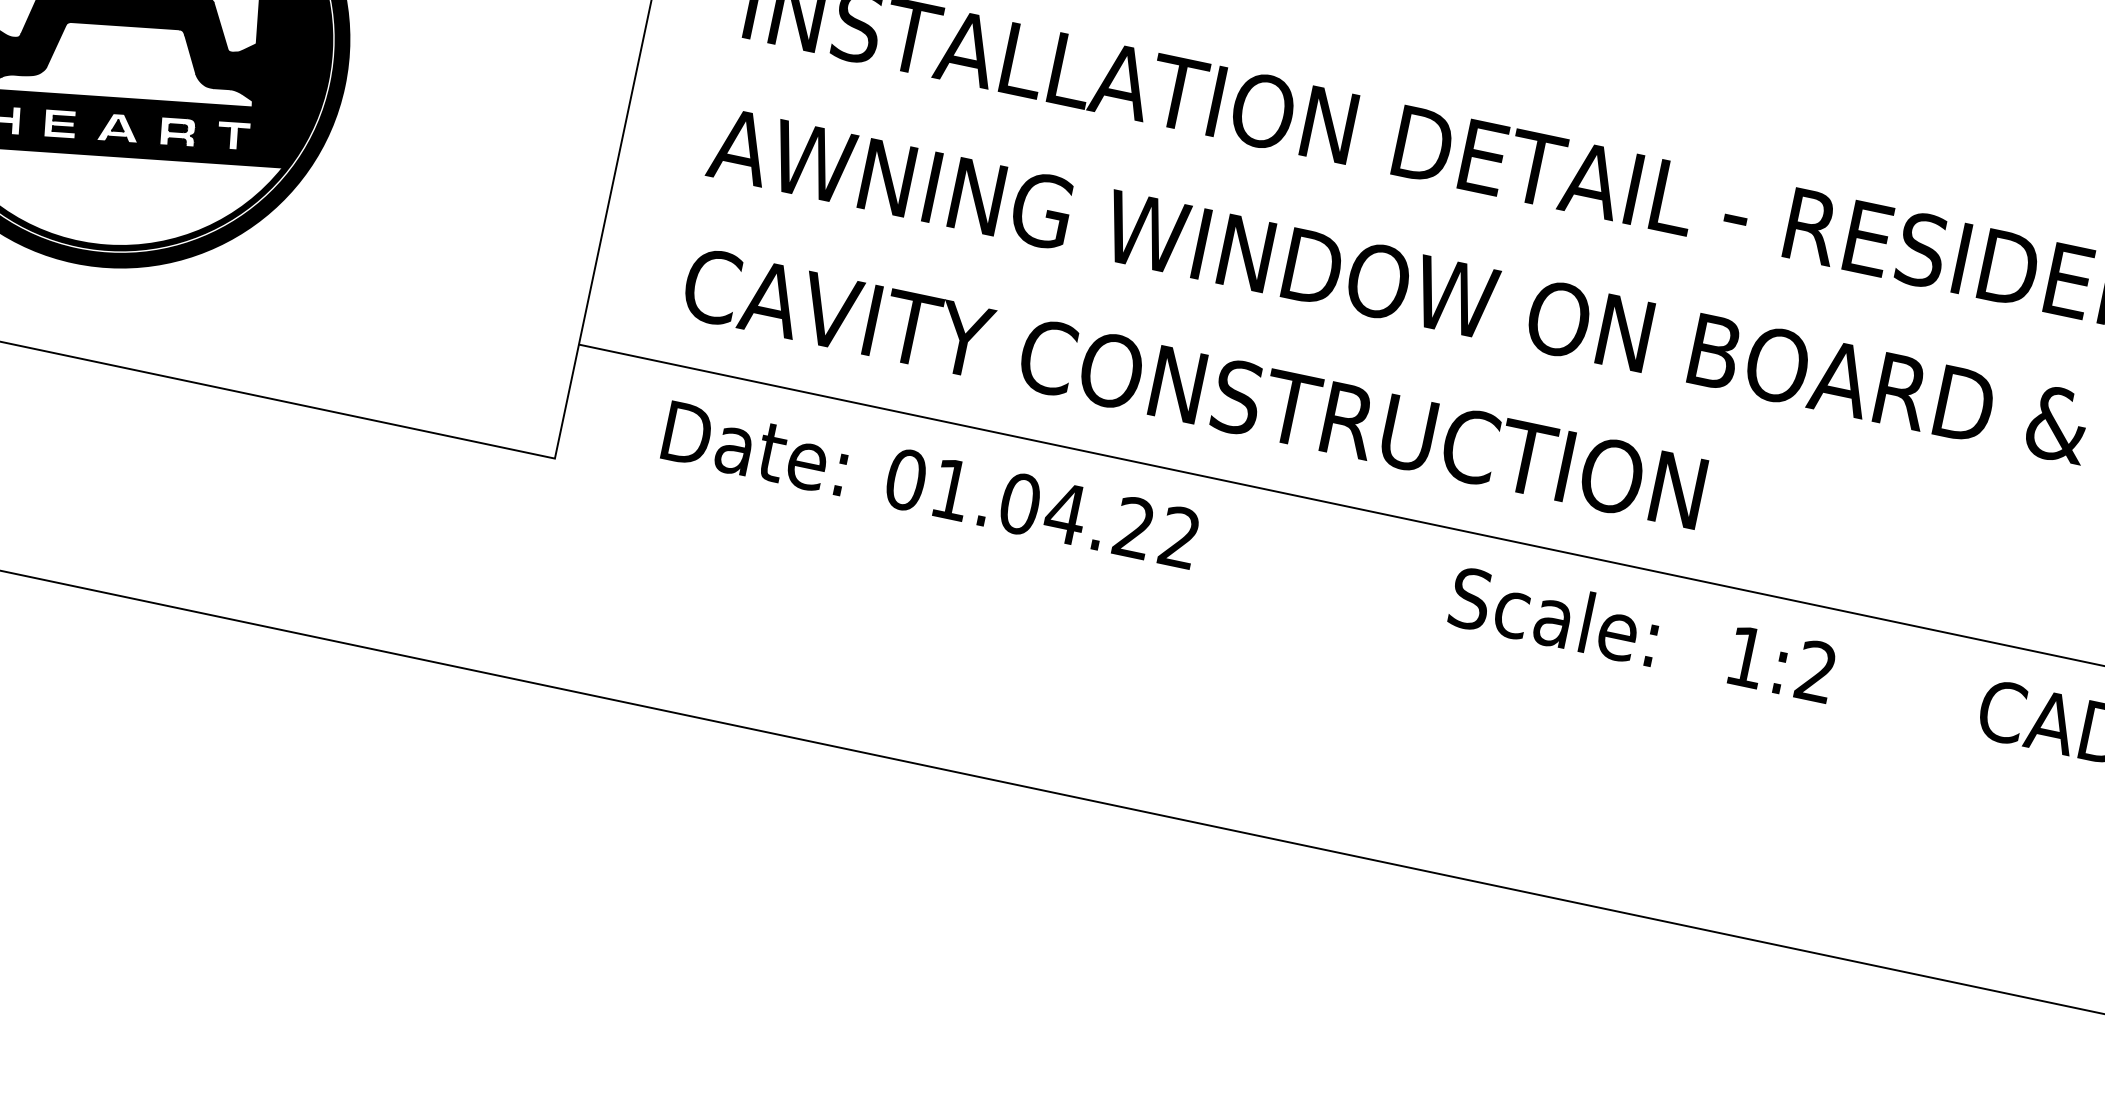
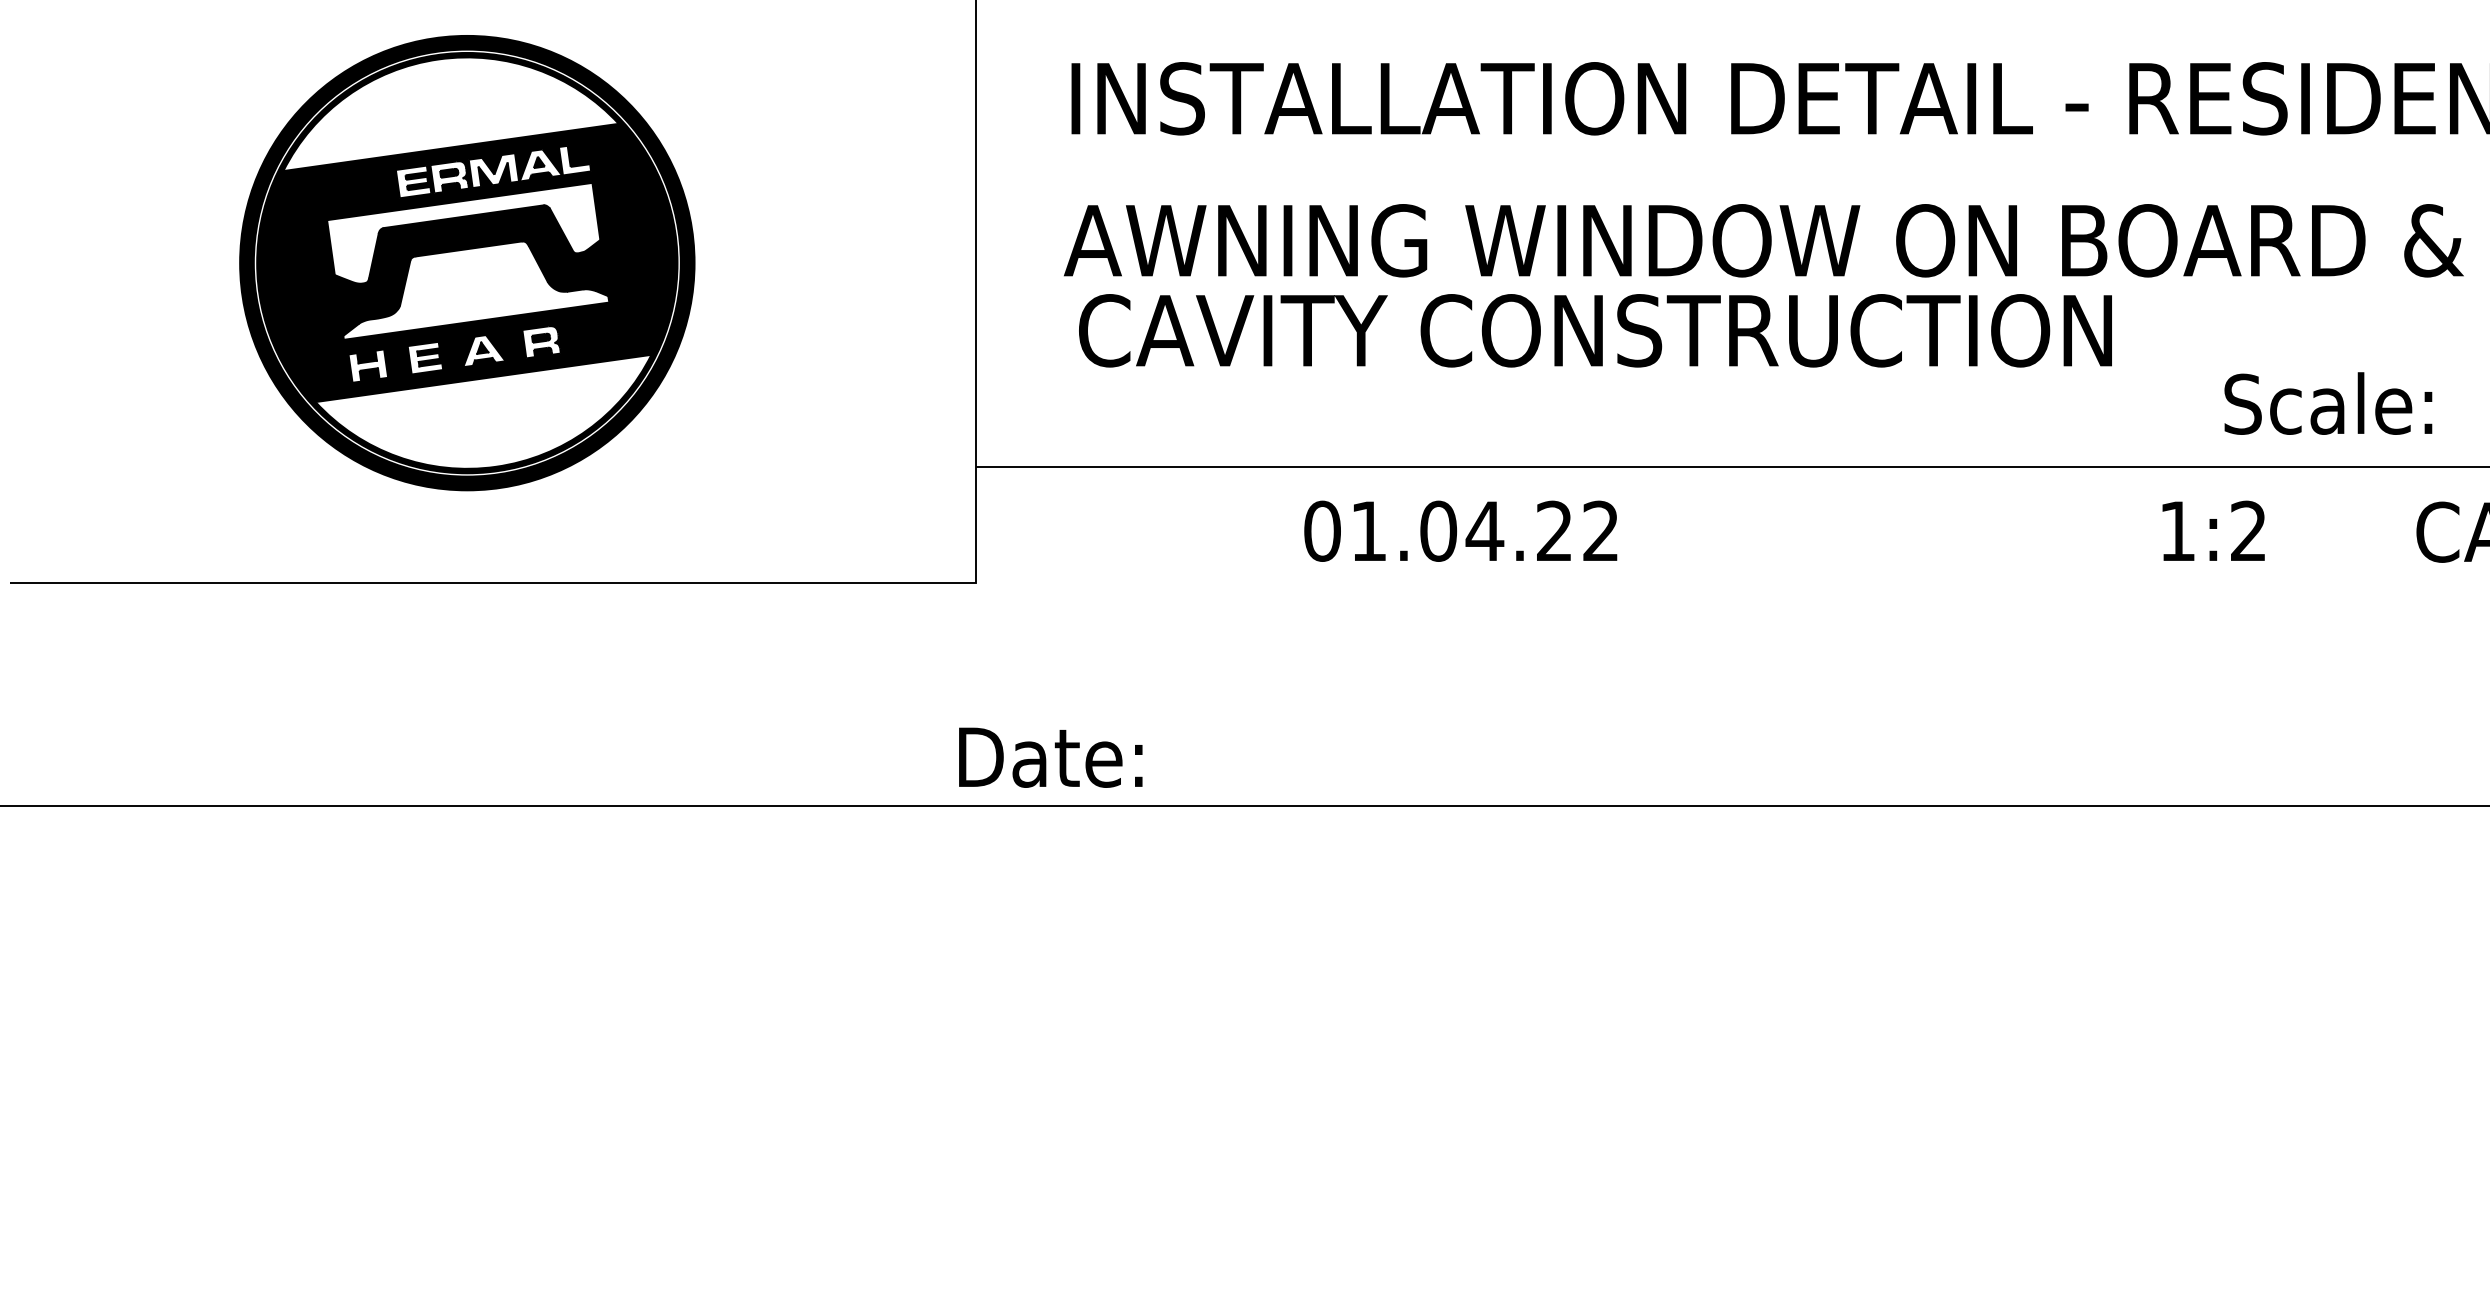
text: (1194, 388) -> (1595, 330), moved
text: (755, 448) -> (1050, 757), moved
text: (1554, 615) -> (2328, 403), moved

